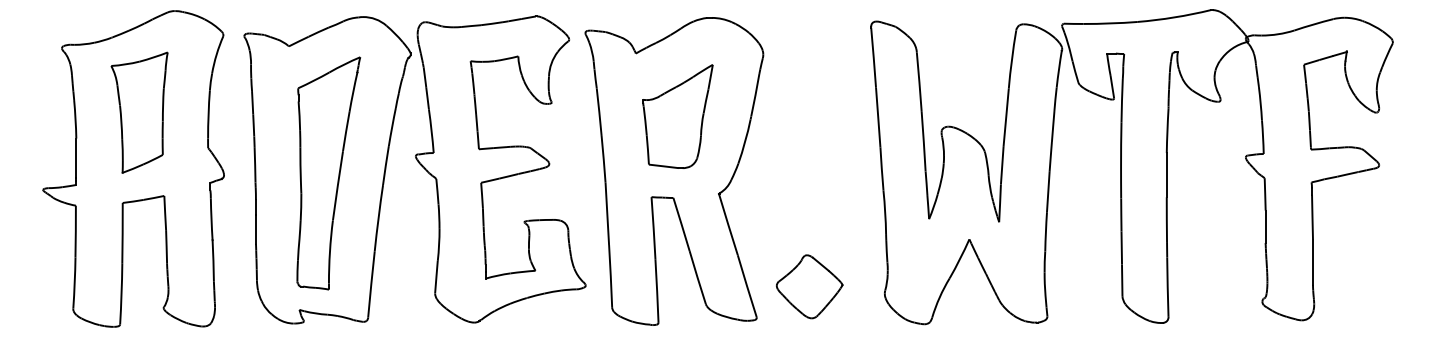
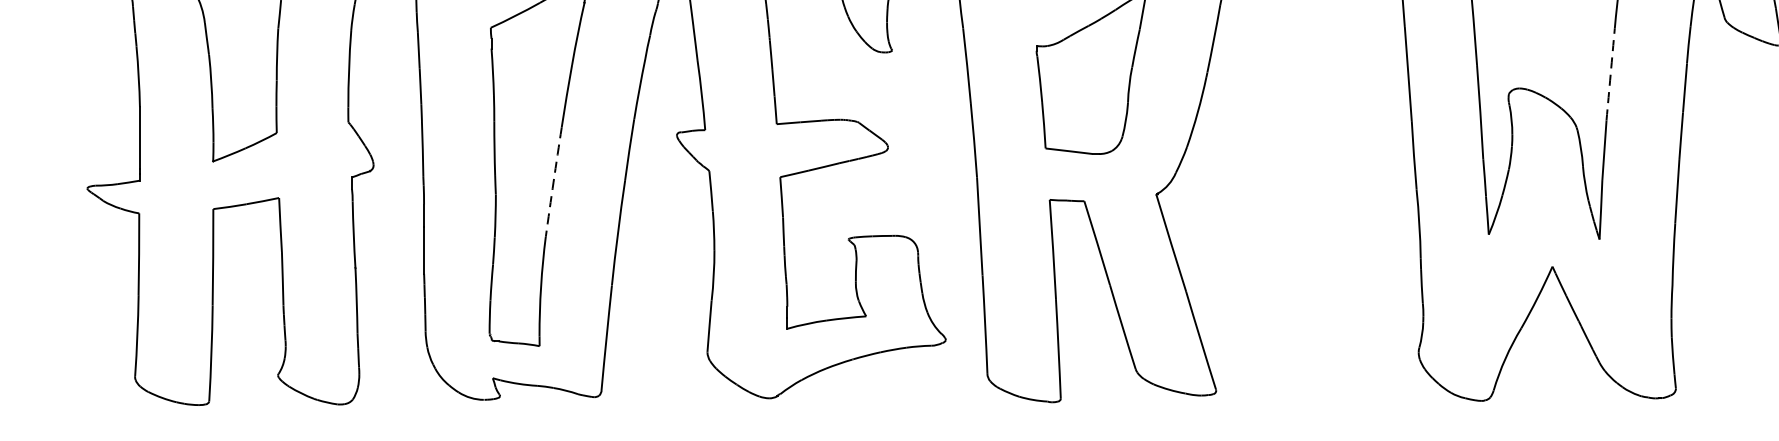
arc: (1006, 117) -> (1611, 73), solid -> dashed
arc: (337, 185) -> (553, 181), solid -> dashed
part: (809, 286) -> (1299, 341), removed

